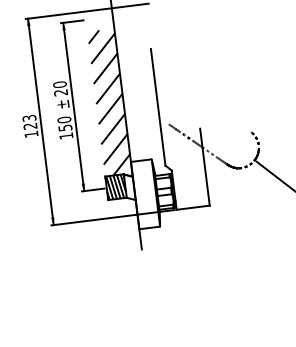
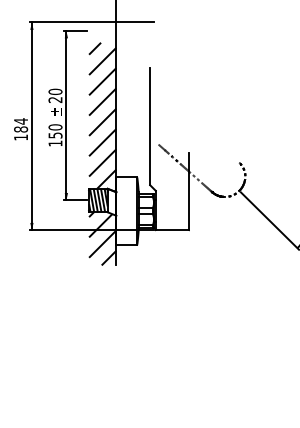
text: (30, 122) -> (21, 125), 123 -> 184
hatch: (124, 224) -> (102, 238), added

